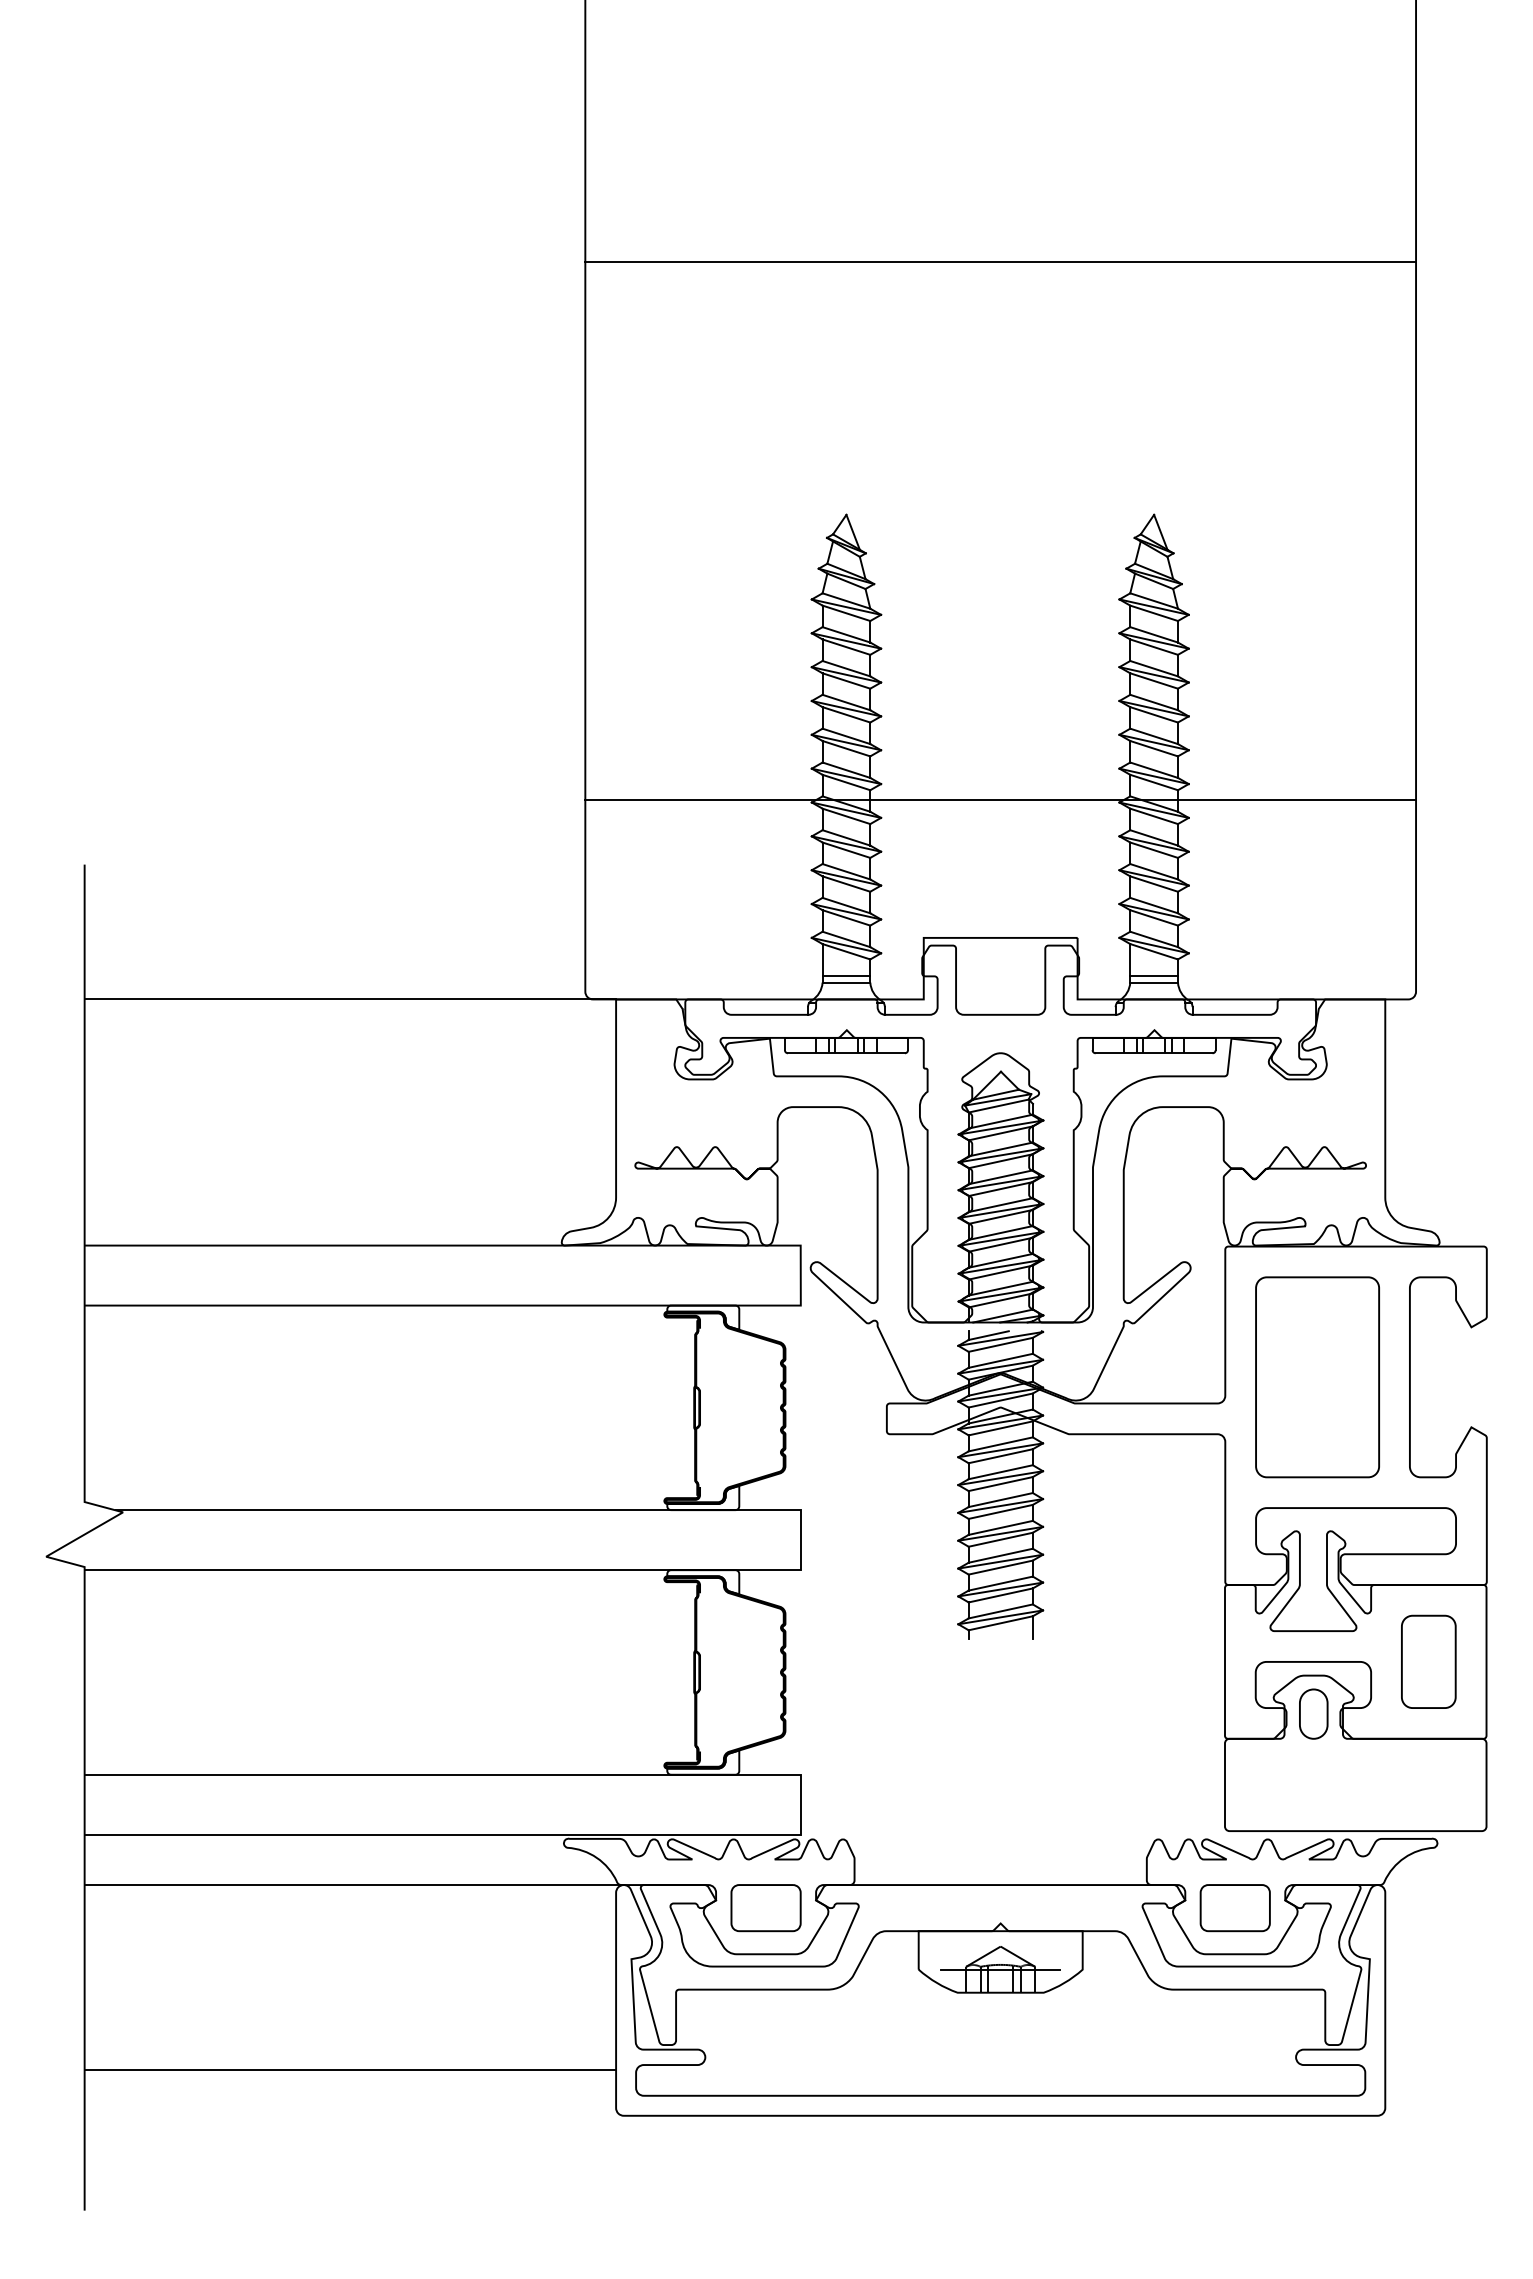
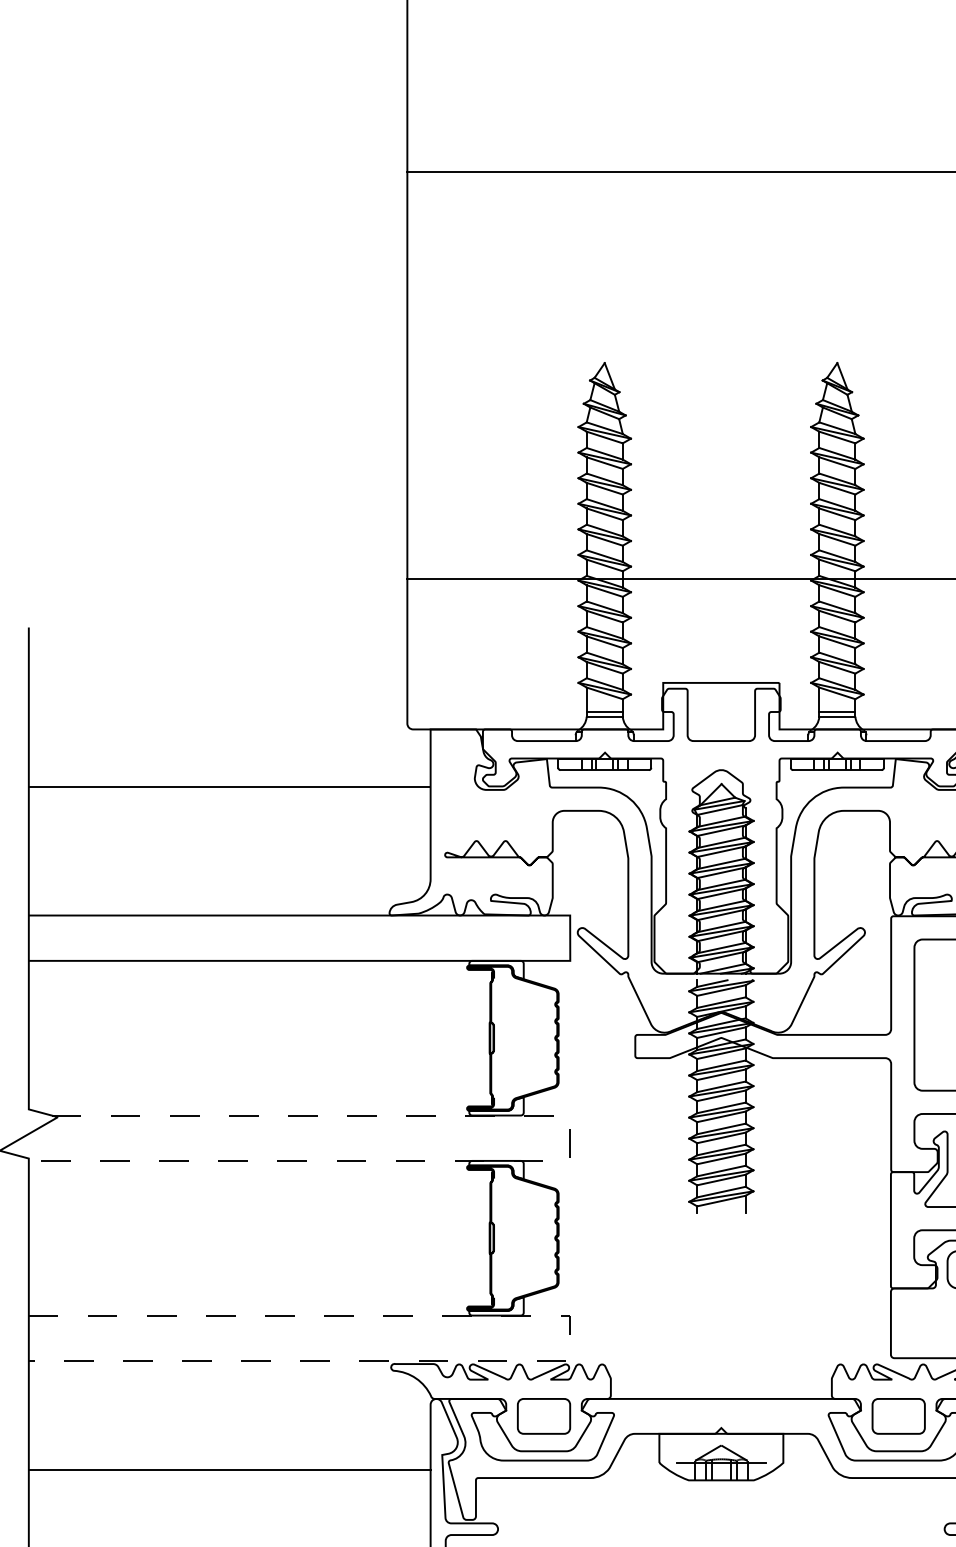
line: (349, 999) -> (229, 786), moved
line: (800, 1556) -> (570, 1150), solid -> dashed
line: (800, 1804) -> (570, 1338), solid -> dashed
line: (353, 1885) -> (232, 1399), removed
line: (350, 2069) -> (229, 1470), moved

